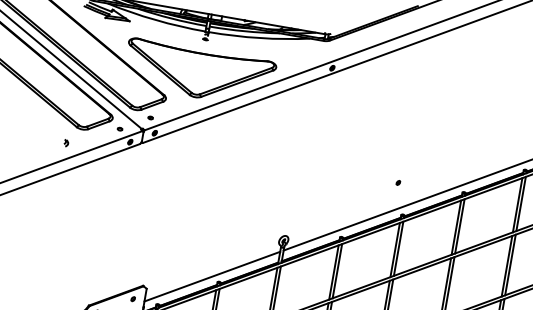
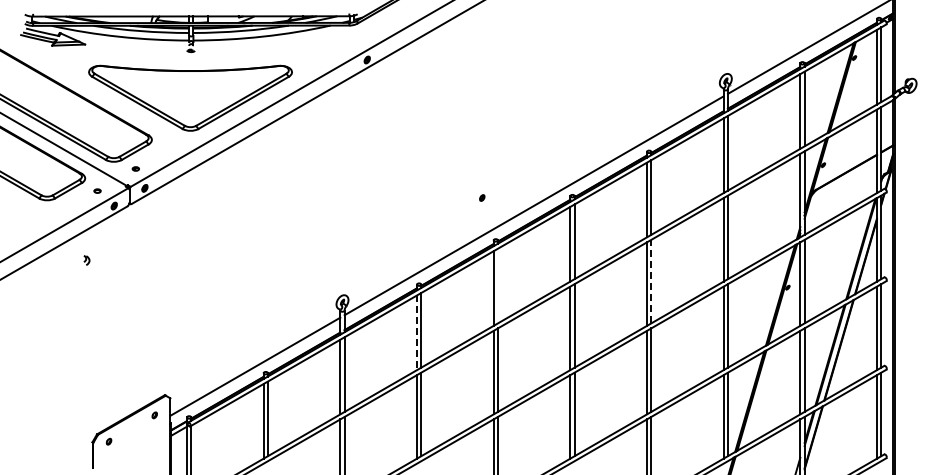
part: (66, 143) -> (86, 260), moved
line: (398, 248) -> (497, 285), removed
line: (510, 264) -> (651, 281), solid -> dashed
line: (333, 272) -> (416, 333), solid -> dashed

